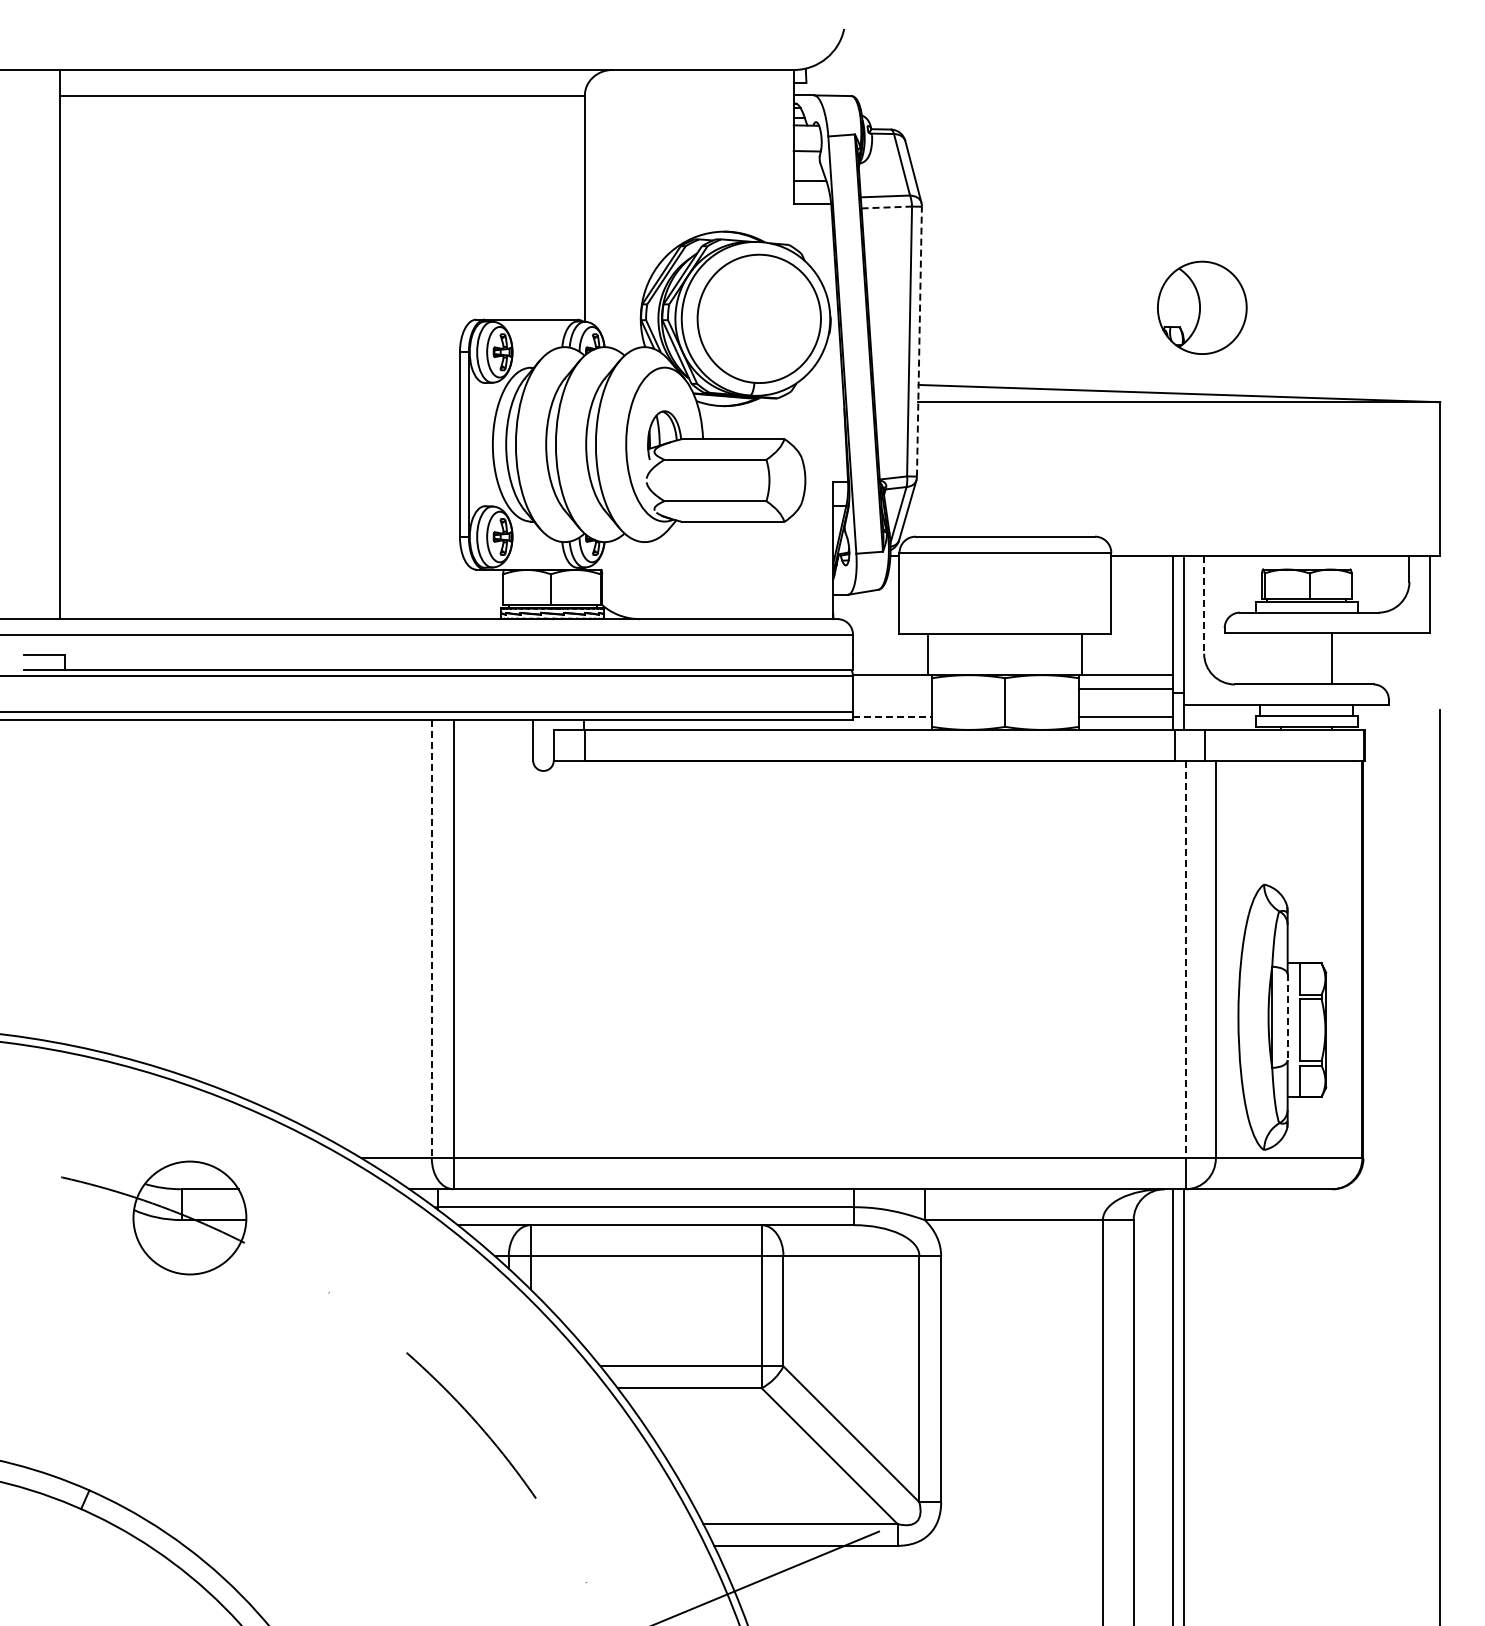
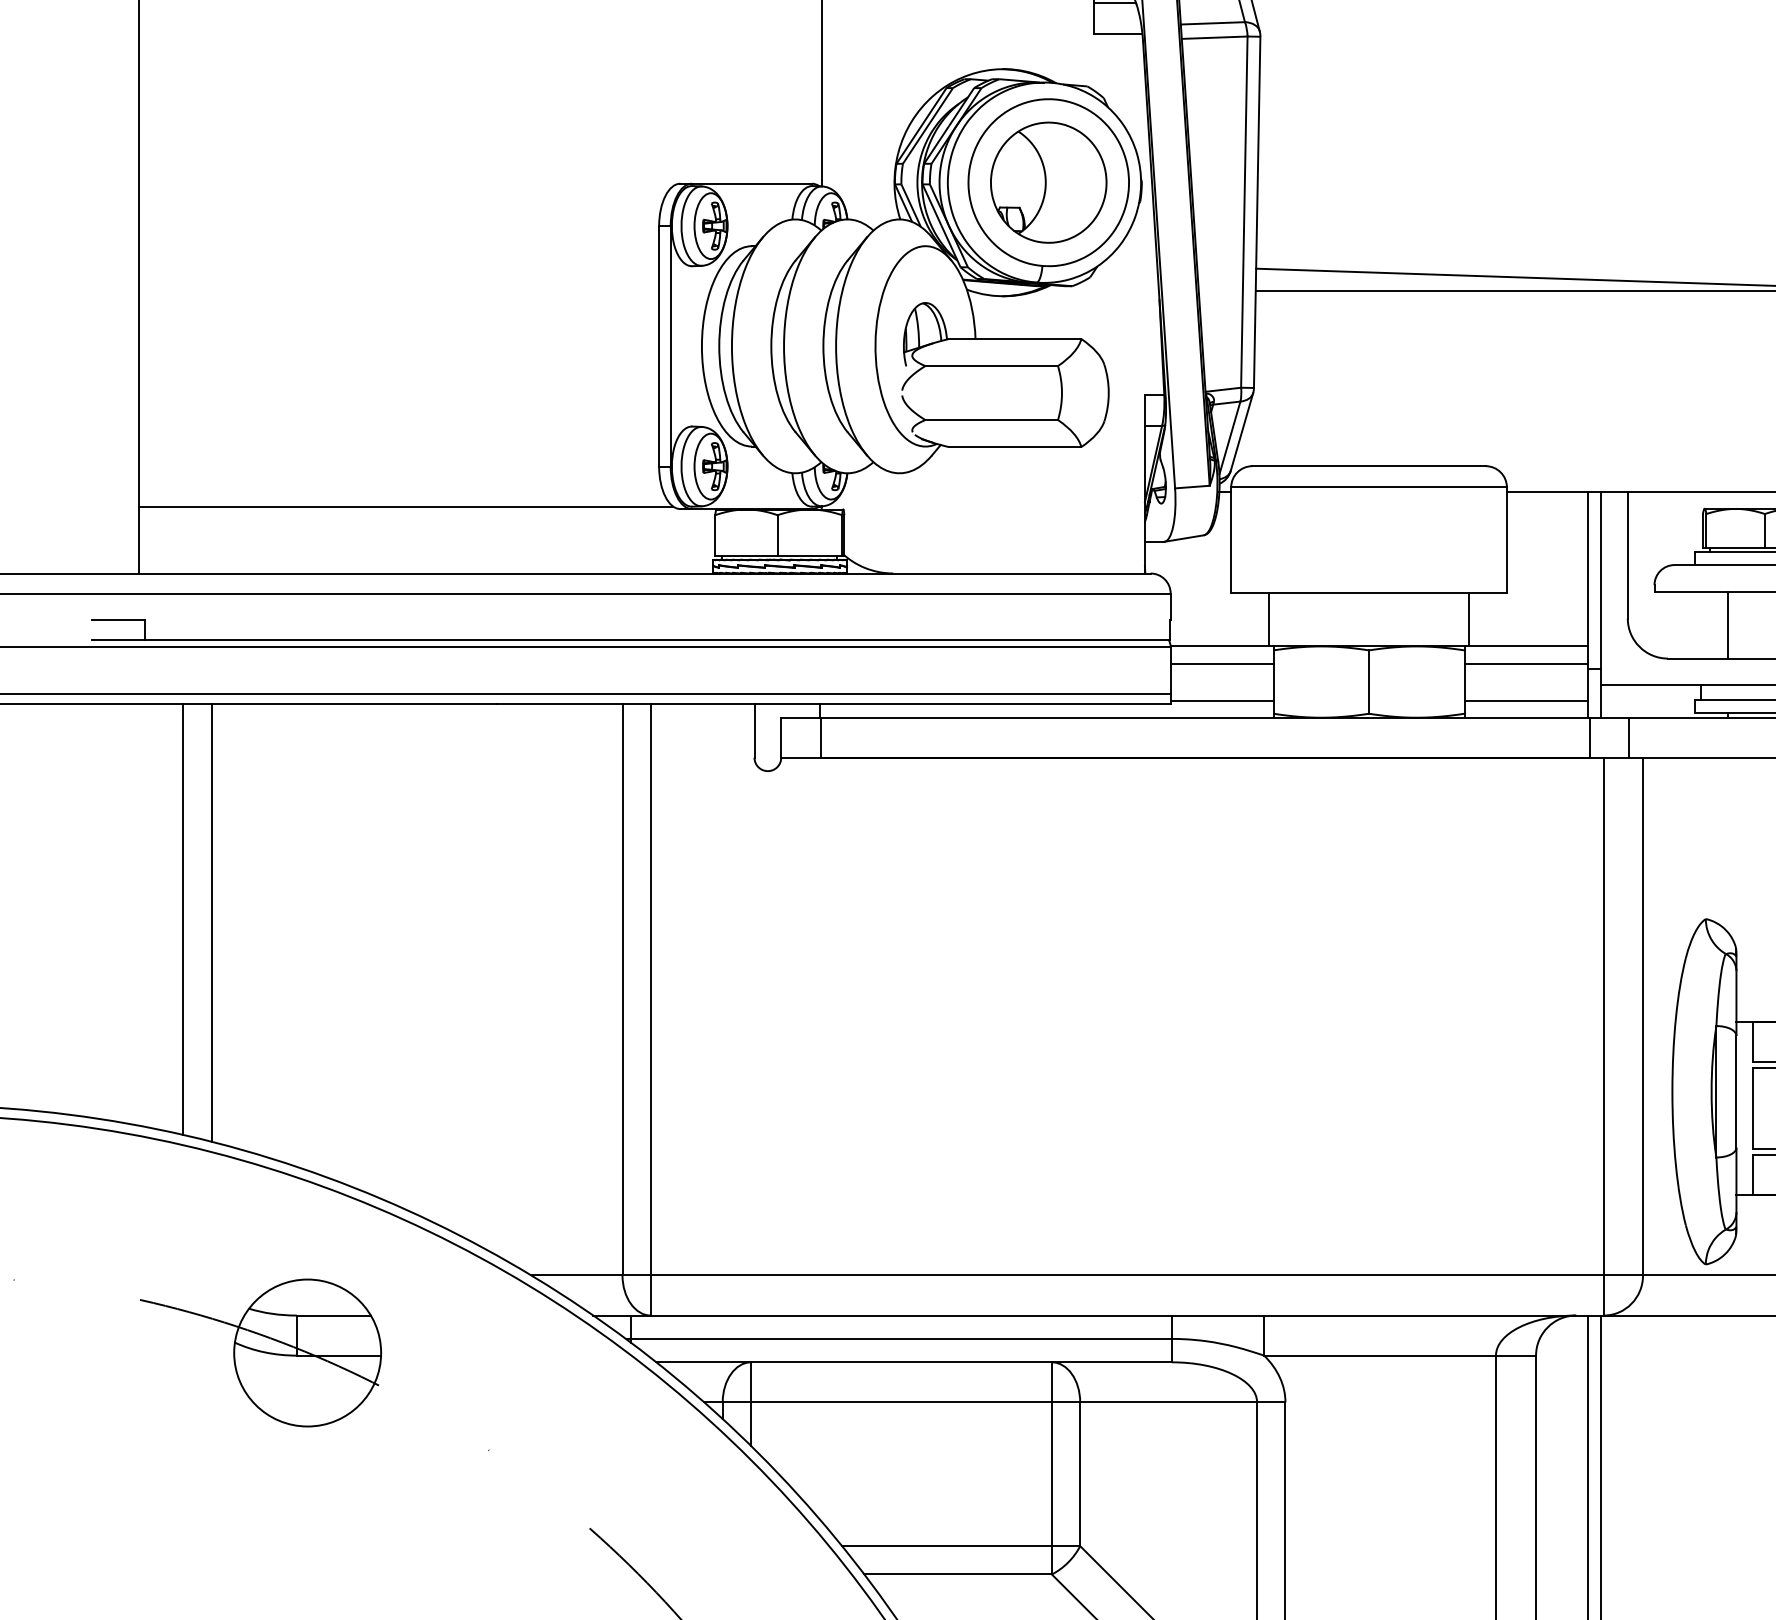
line: (887, 207) -> (1215, 37), dashed -> solid
part: (1202, 307) -> (1049, 182), moved
line: (919, 341) -> (1257, 212), dashed -> solid
line: (265, 567) -> (406, 506), added
line: (1204, 604) -> (1628, 554), dashed -> solid
line: (1281, 658) -> (1728, 624), added
line: (892, 688) -> (1222, 663), added
line: (892, 717) -> (1222, 701), dashed -> solid
line: (94, 884) -> (183, 918), added
line: (116, 887) -> (212, 922), added
line: (431, 939) -> (622, 990), dashed -> solid
line: (1185, 959) -> (1603, 1016), dashed -> solid
line: (1287, 1017) -> (1736, 1092), dashed -> solid

